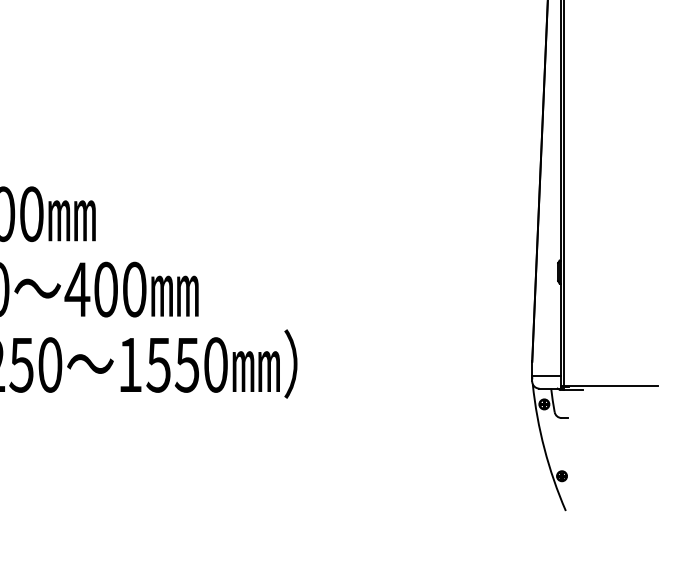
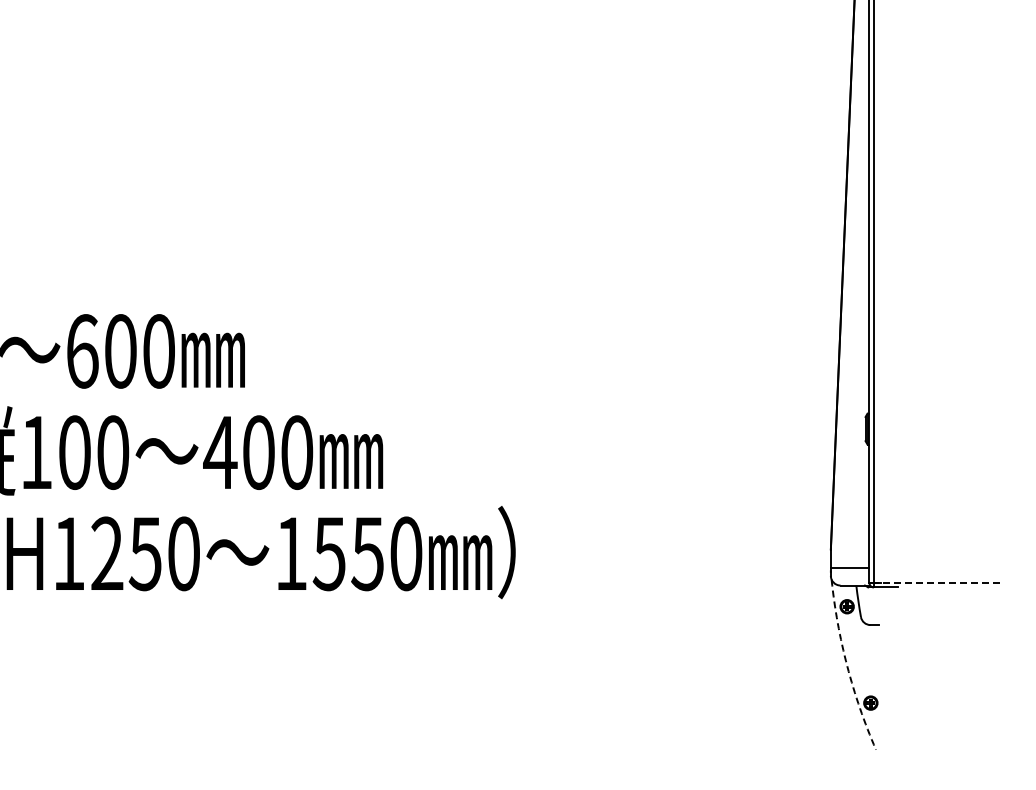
line: (610, 386) -> (936, 582), solid -> dashed
arc: (544, 448) -> (847, 666), solid -> dashed

